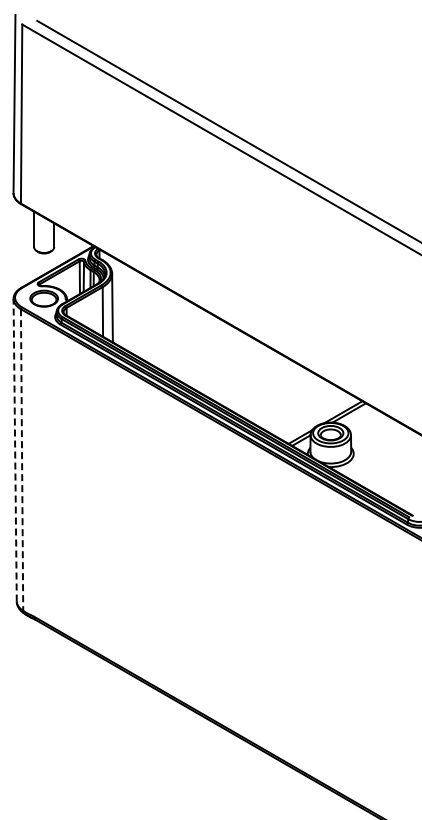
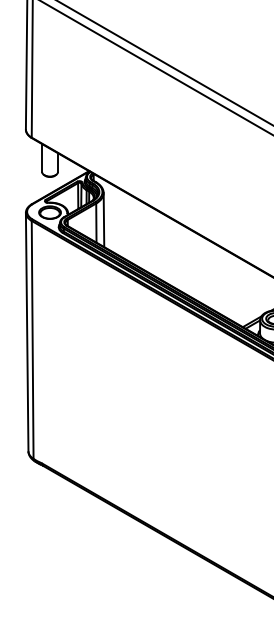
line: (15, 449) -> (27, 331), dashed -> solid
line: (22, 459) -> (32, 339), dashed -> solid

